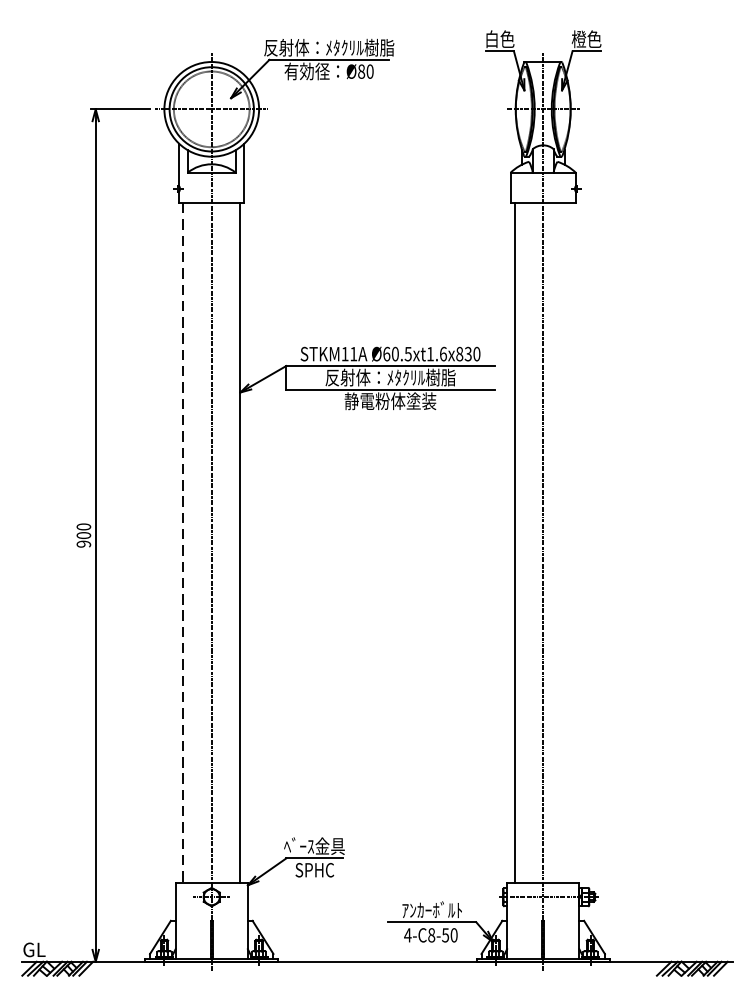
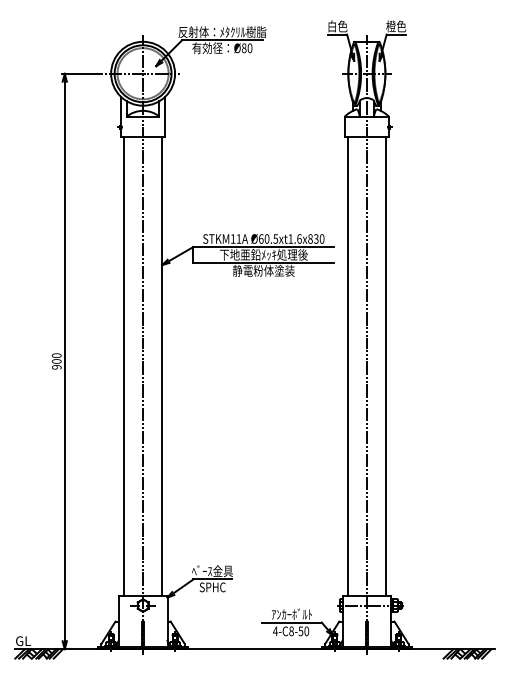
text: (390, 377) -> (263, 254), 反射体：ﾒﾀｸﾘﾙ樹脂 -> 下地亜鉛ﾒｯｷ処理後
line: (572, 542) -> (386, 366), added
line: (182, 544) -> (123, 367), dashed -> solid

